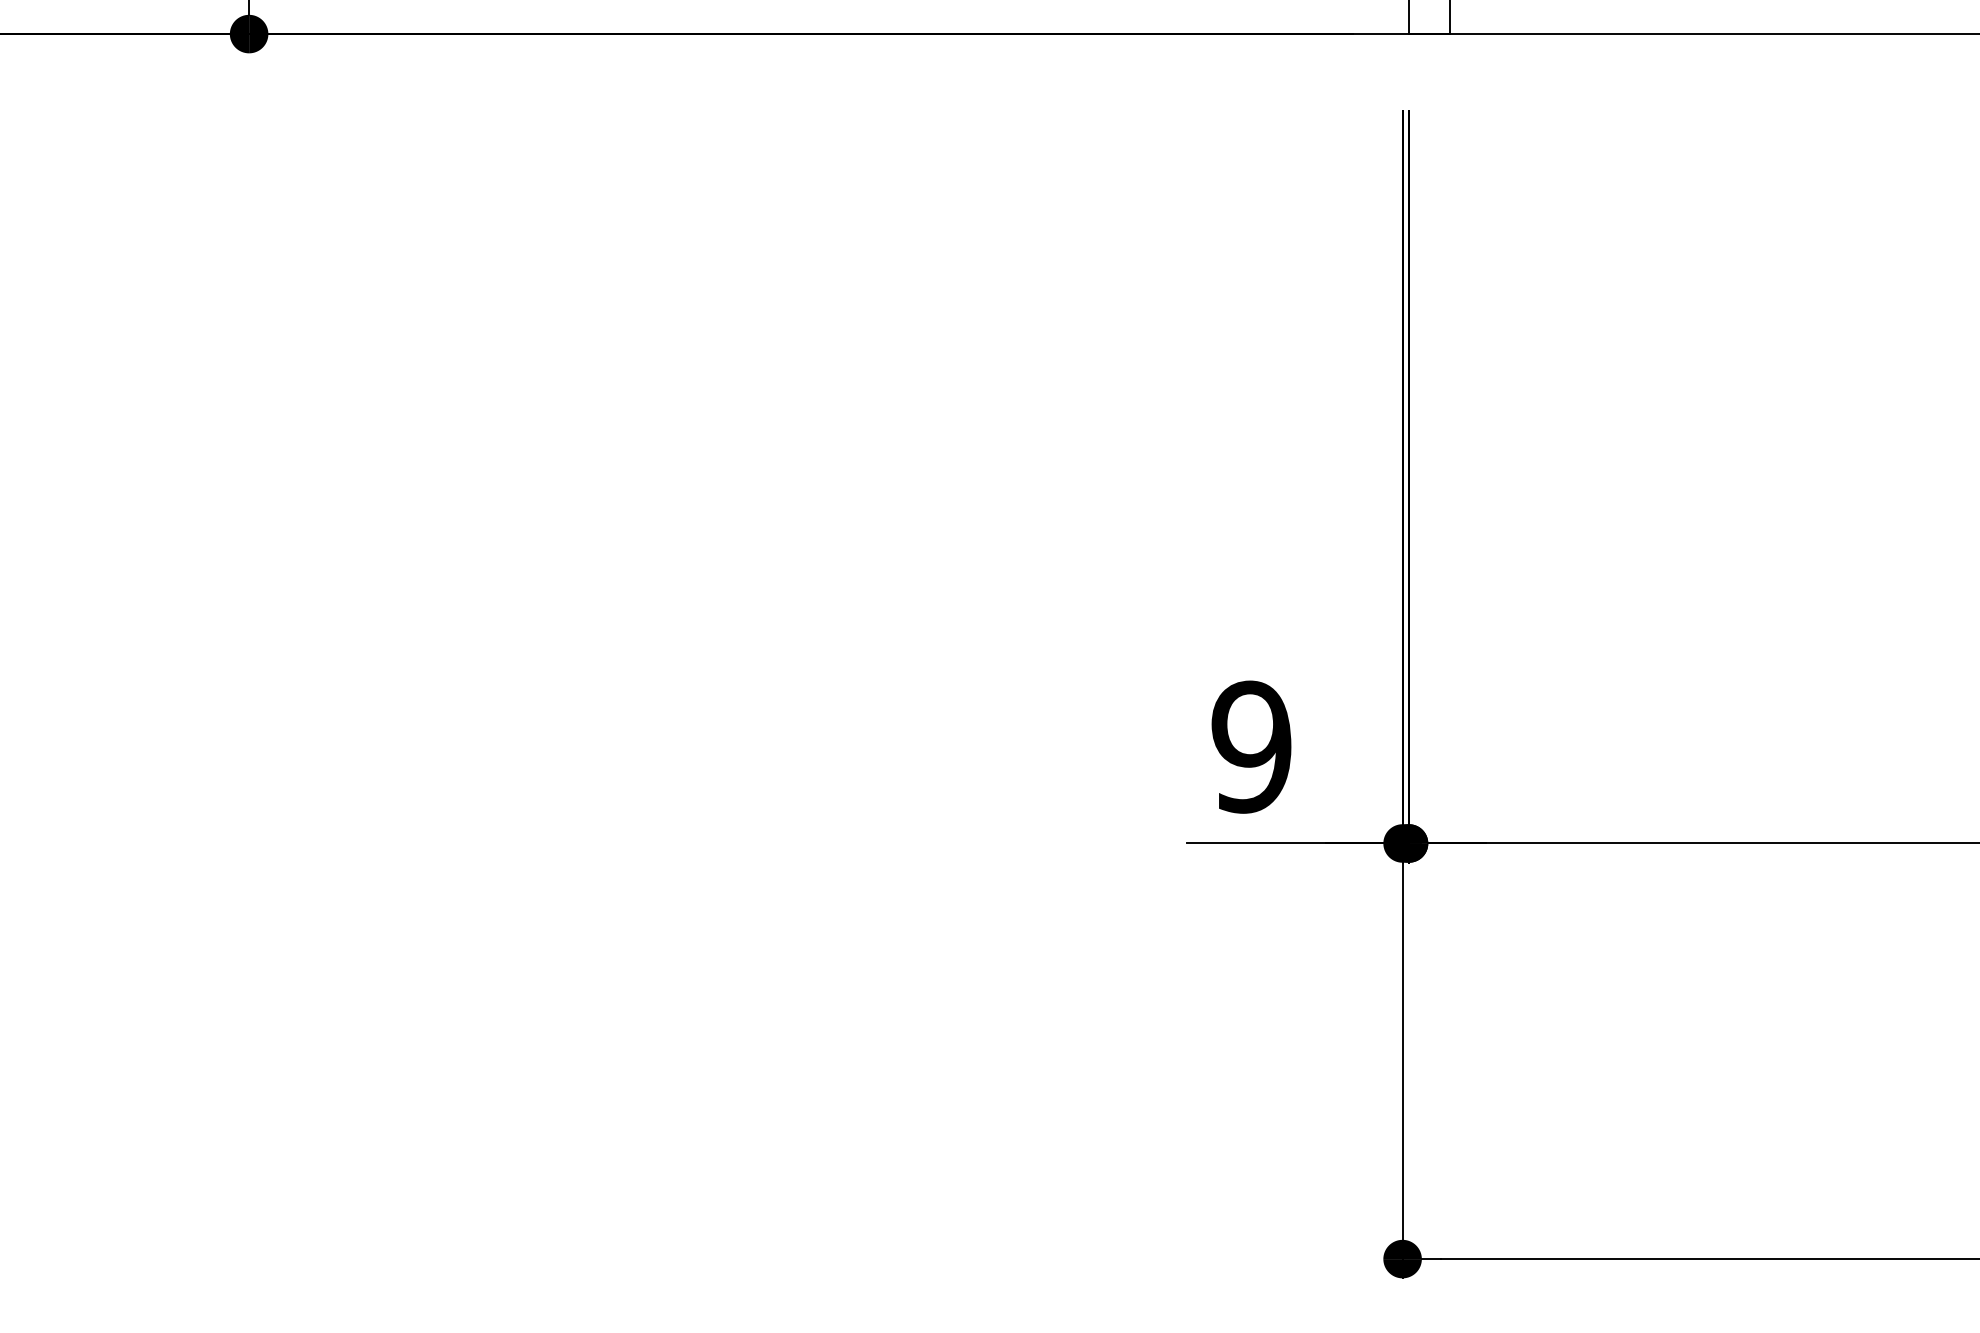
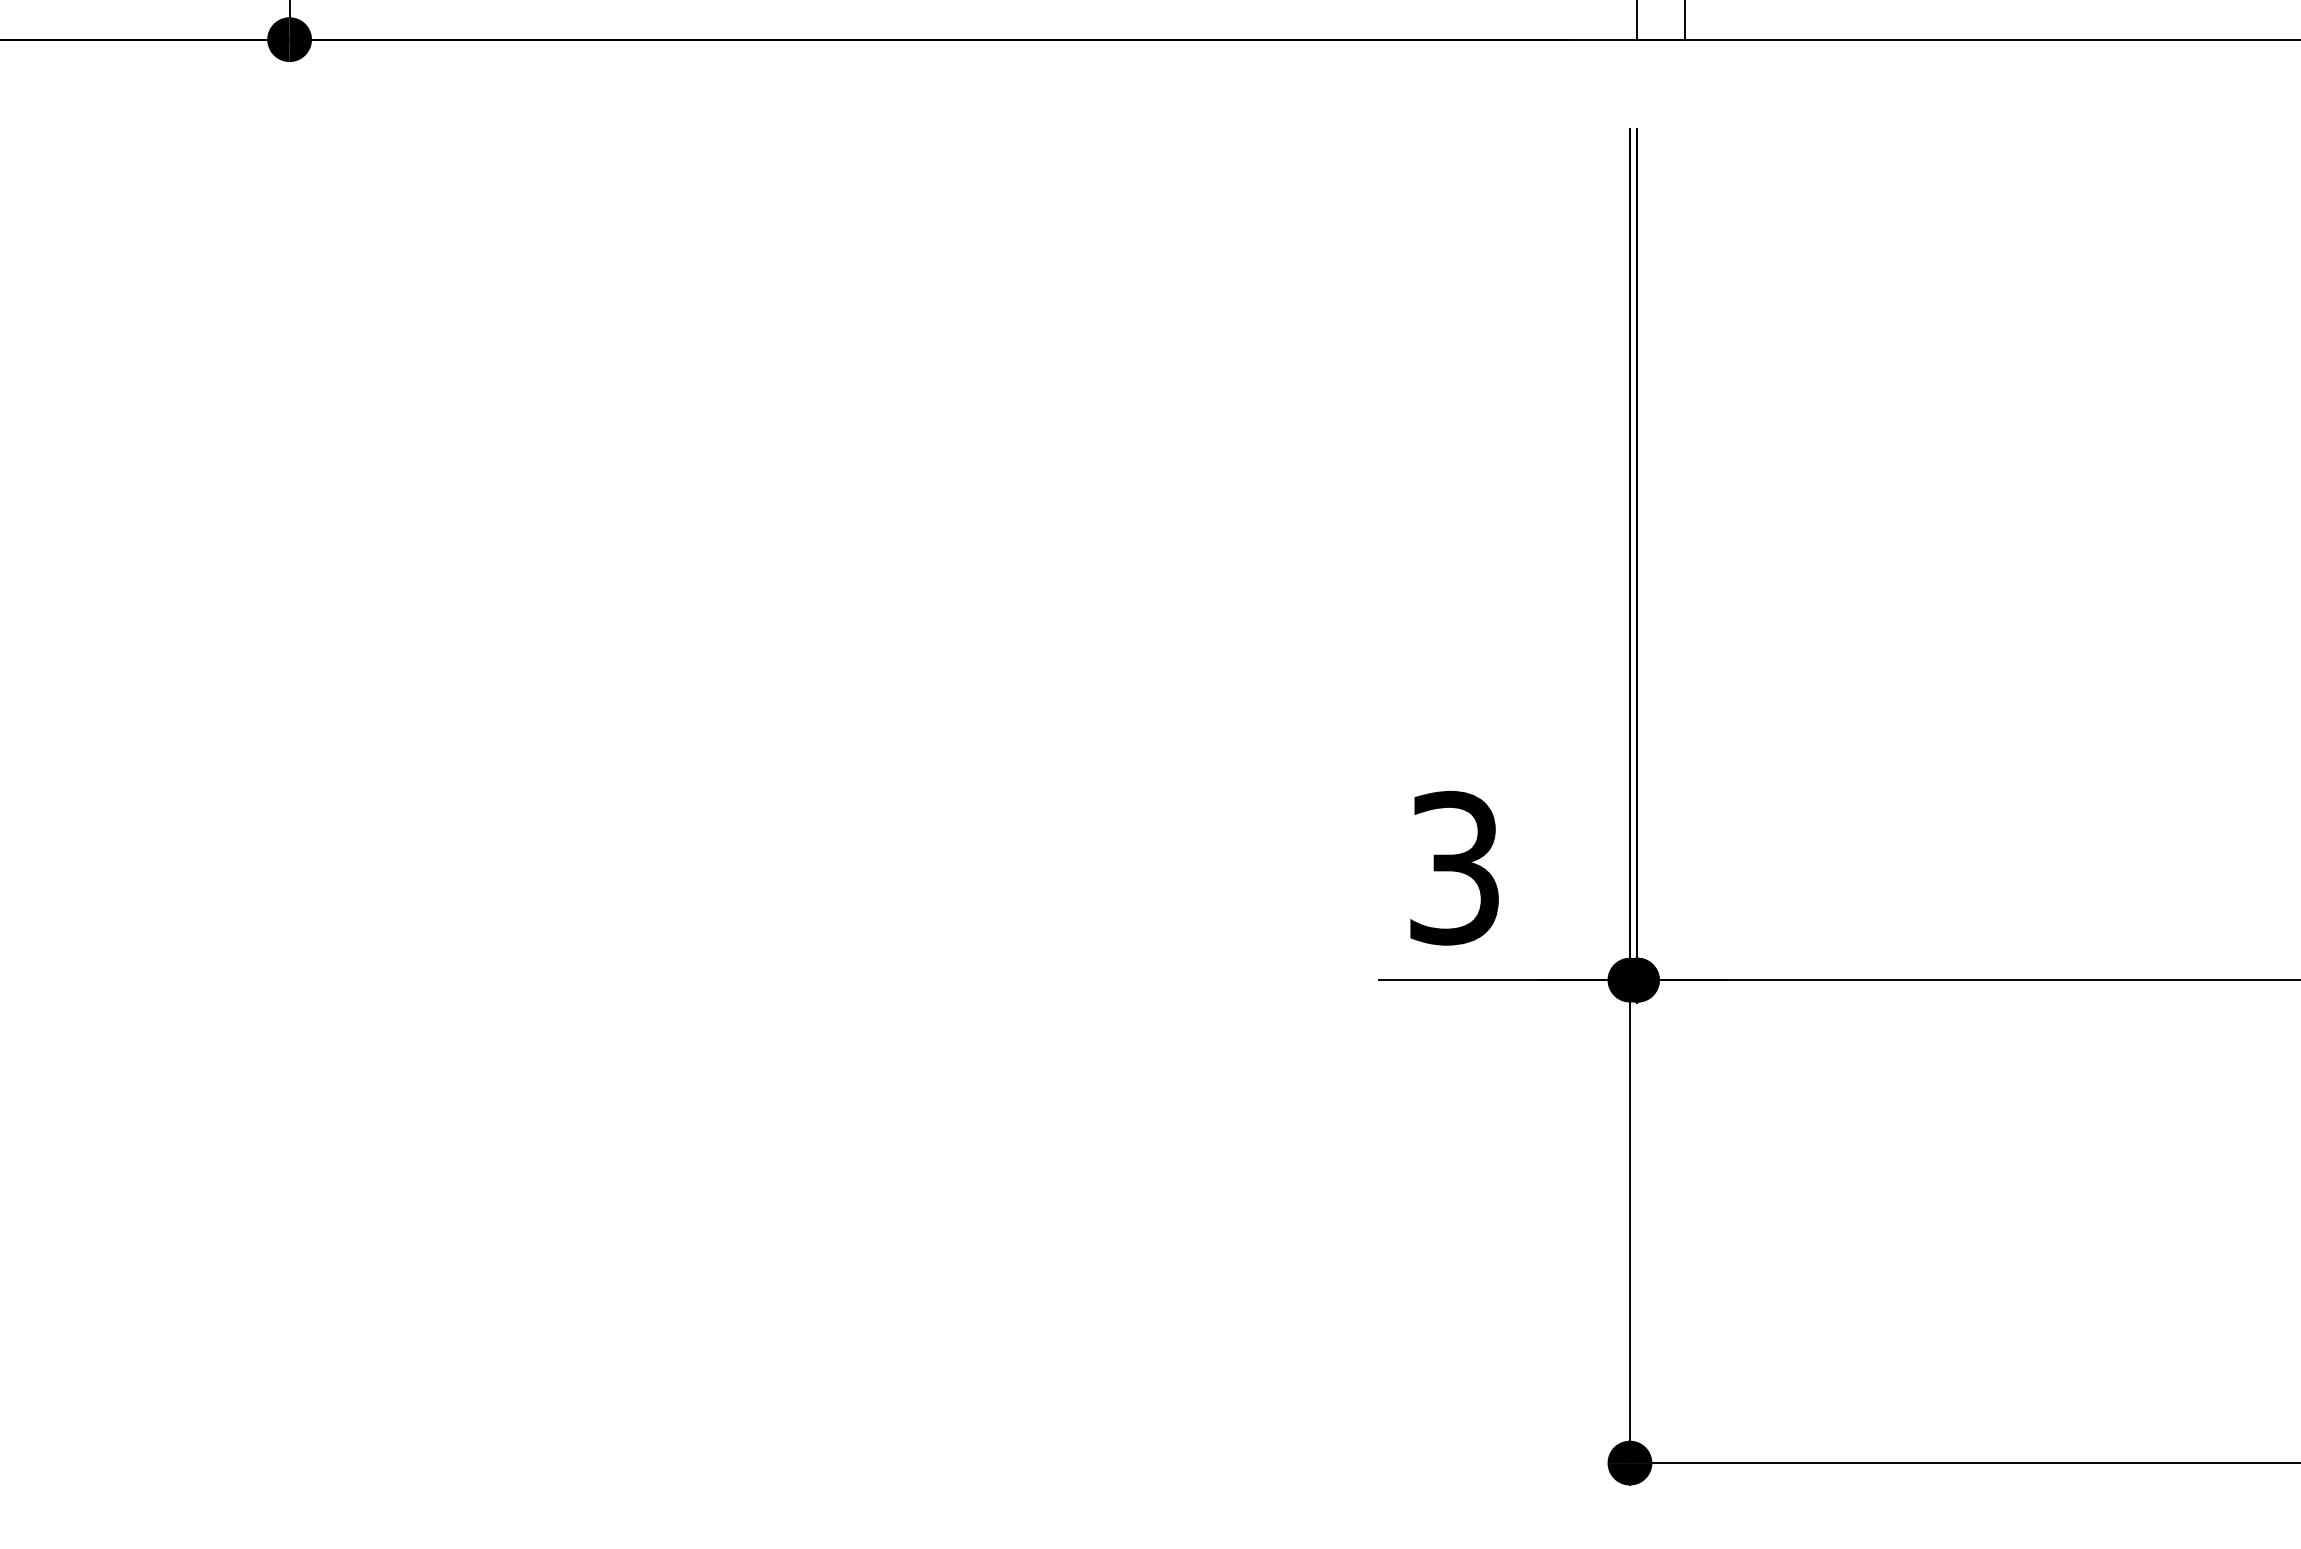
text: (1251, 746) -> (1454, 867), 9 -> 3

